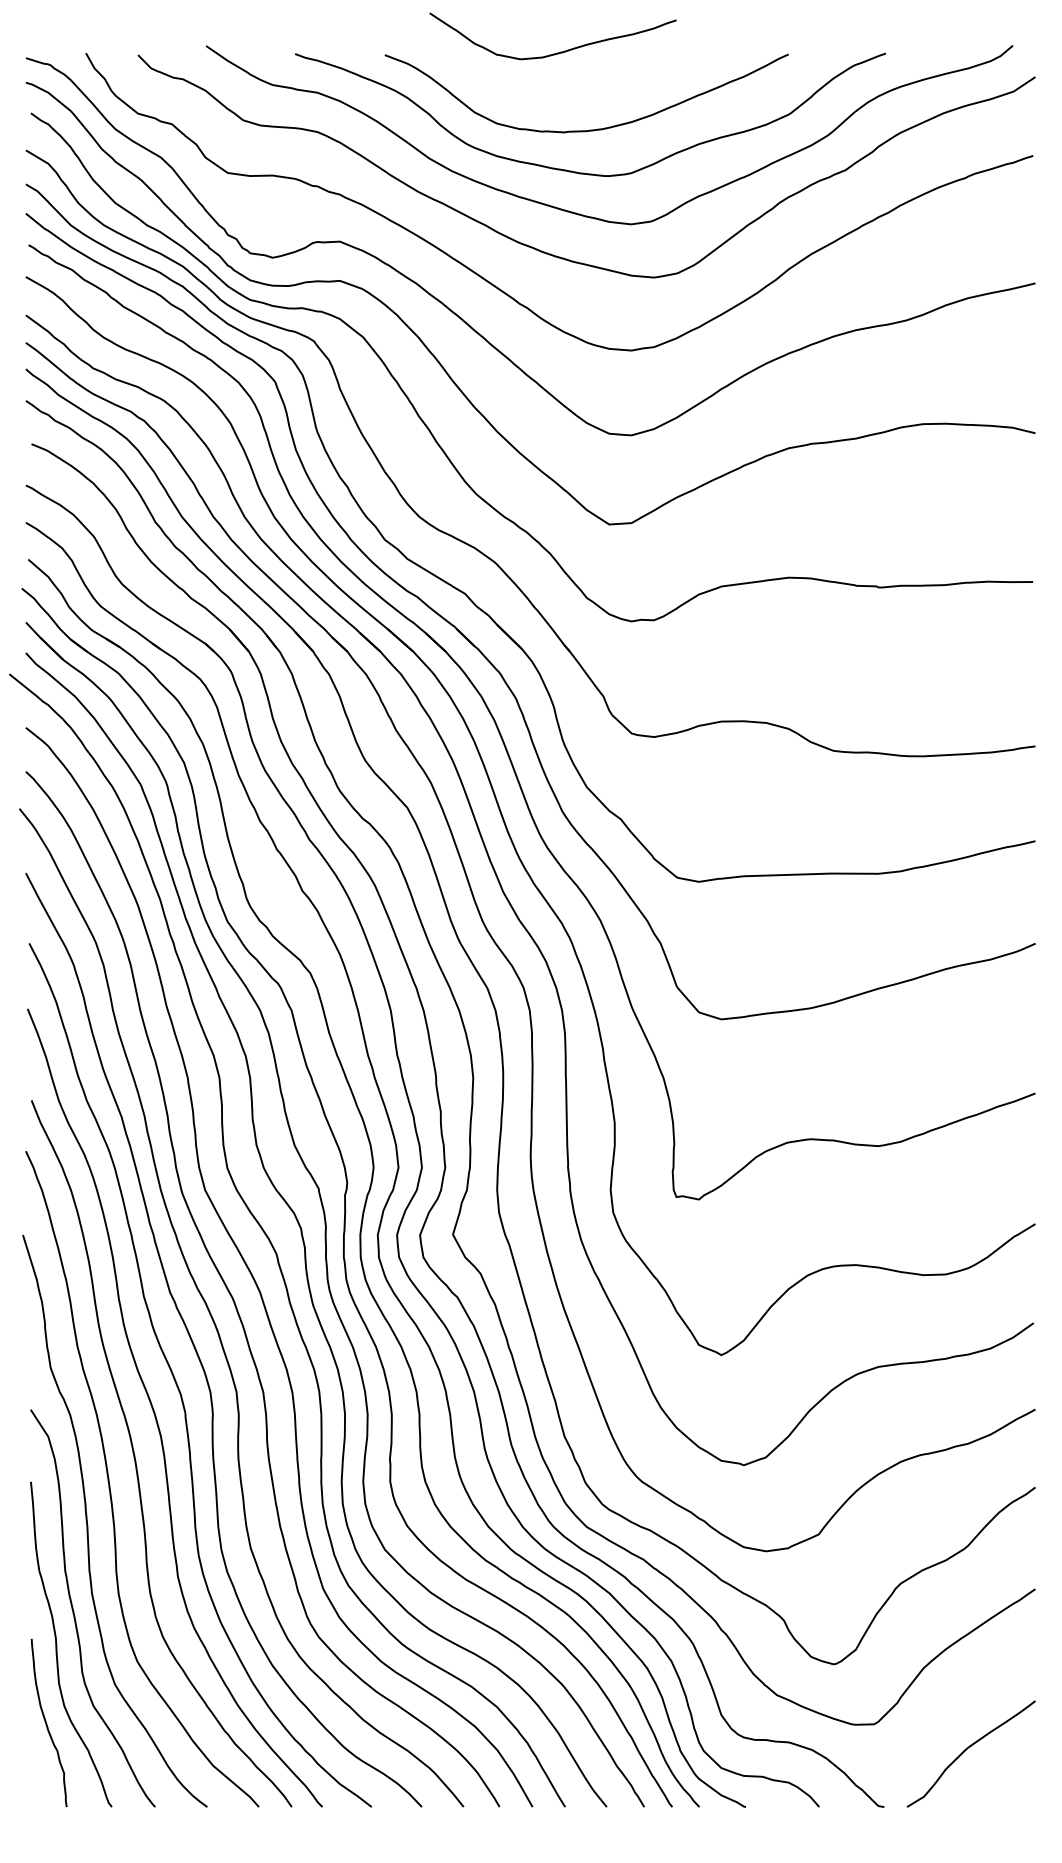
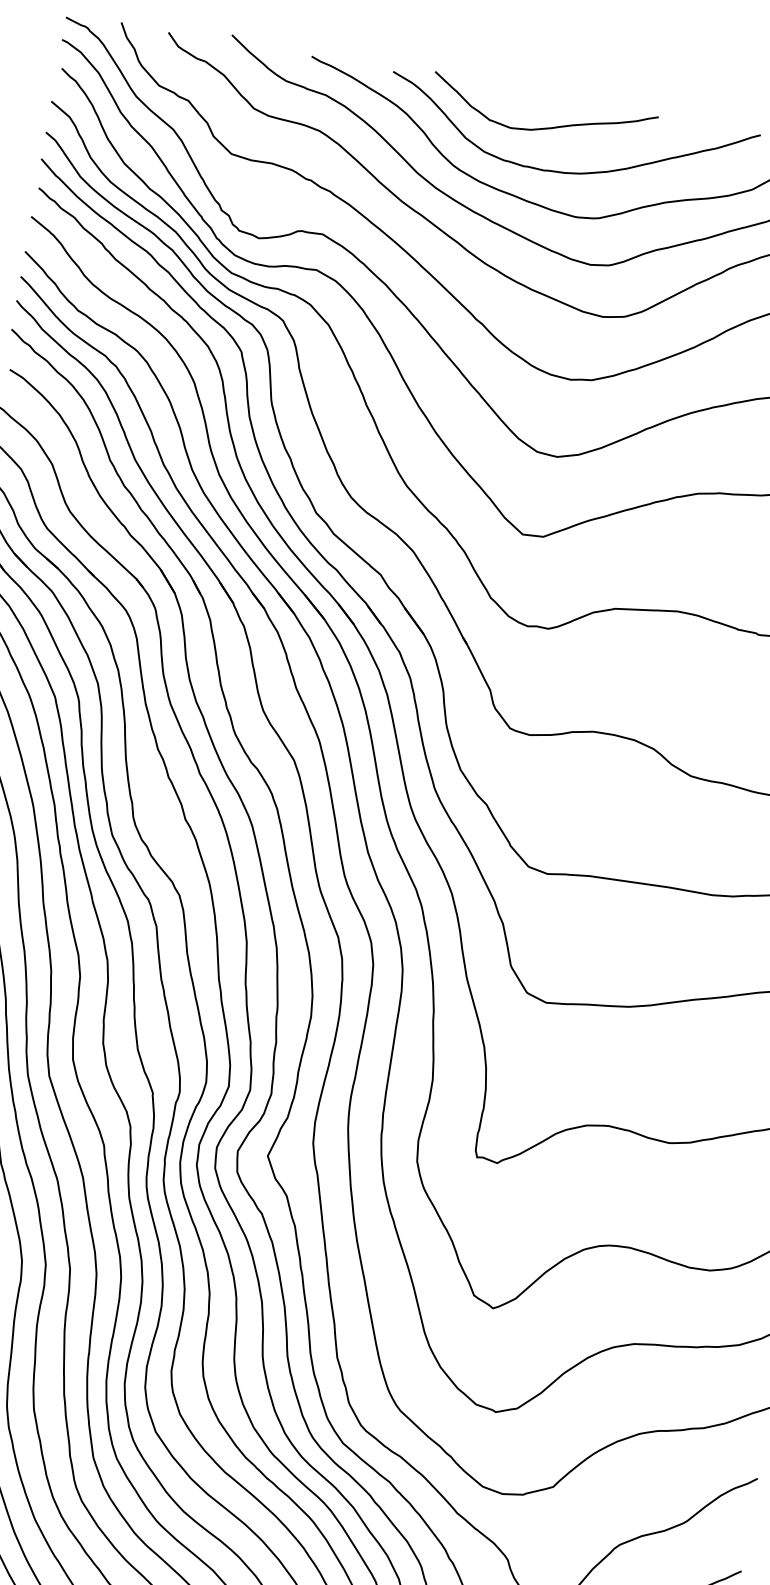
curve: (557, 52) -> (545, 127), moved

